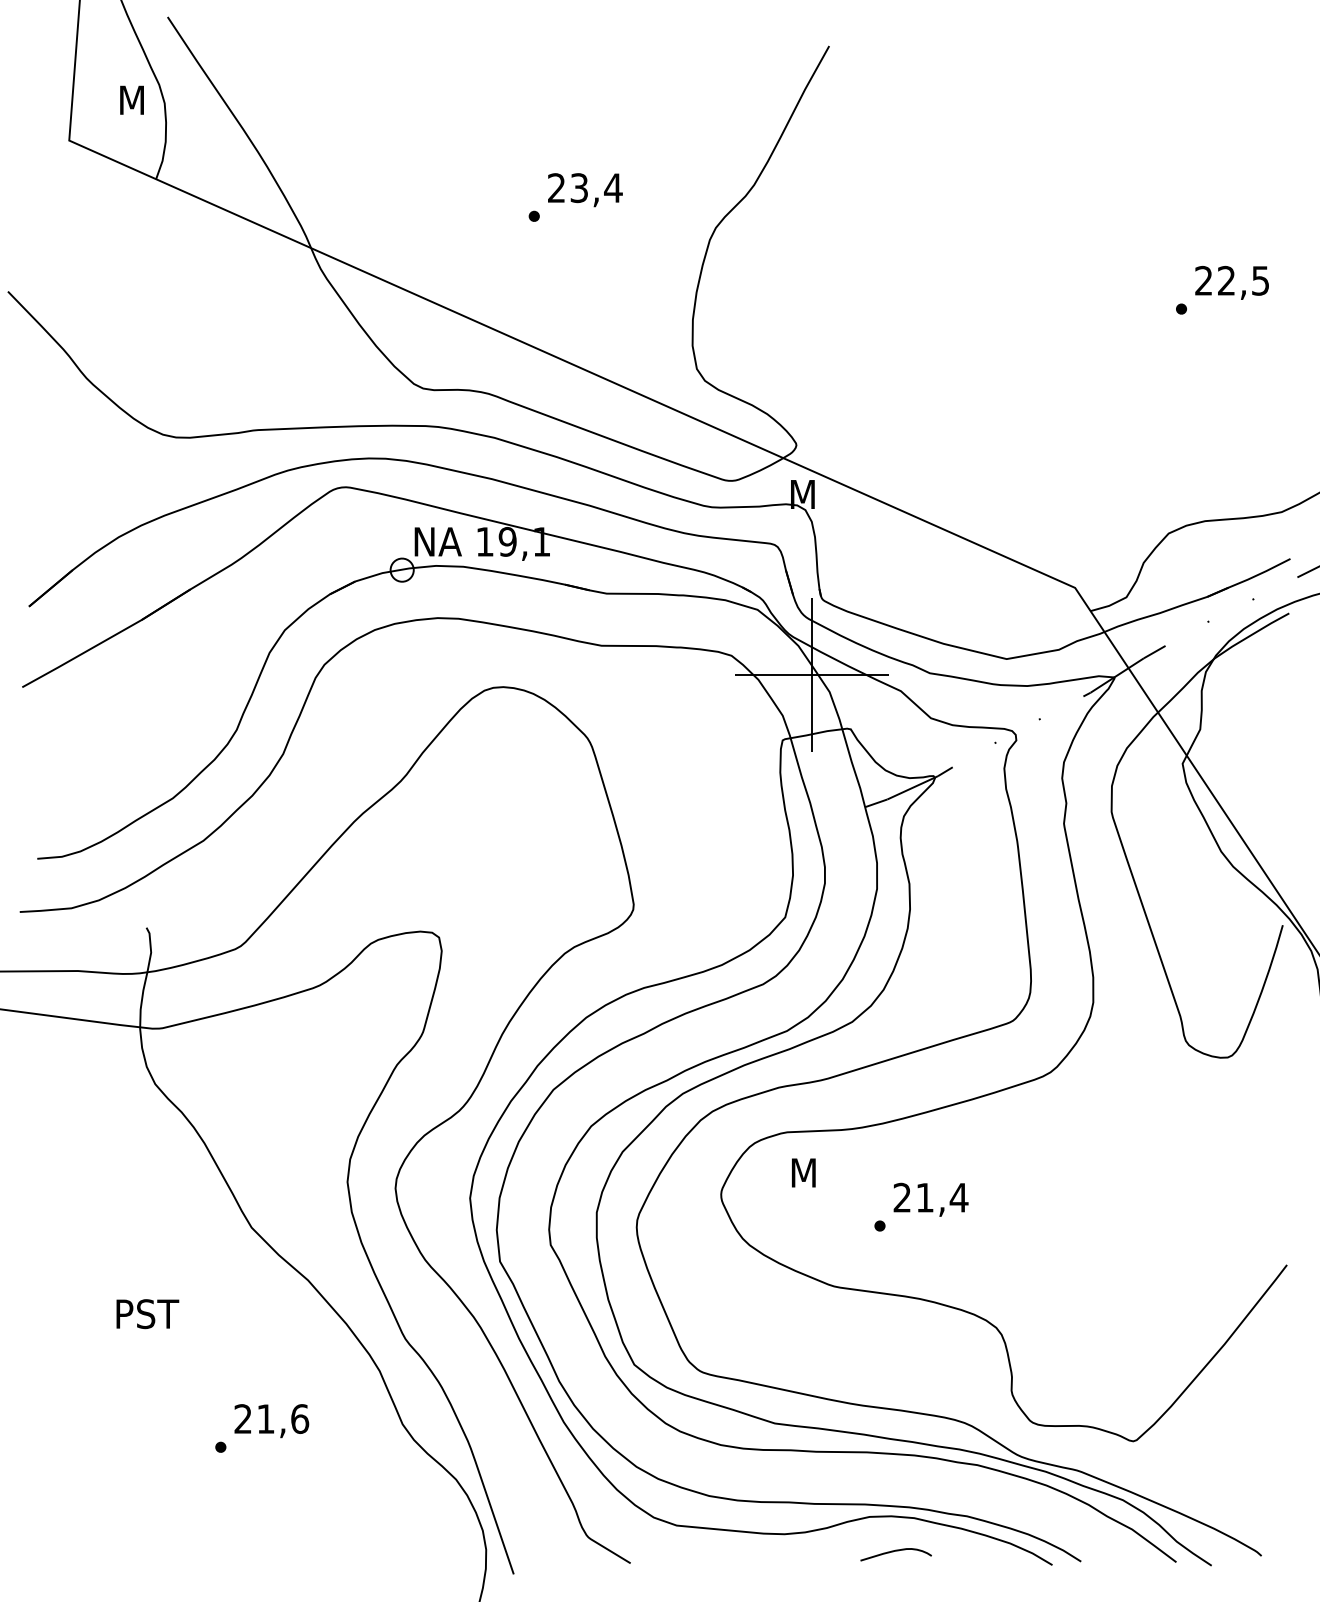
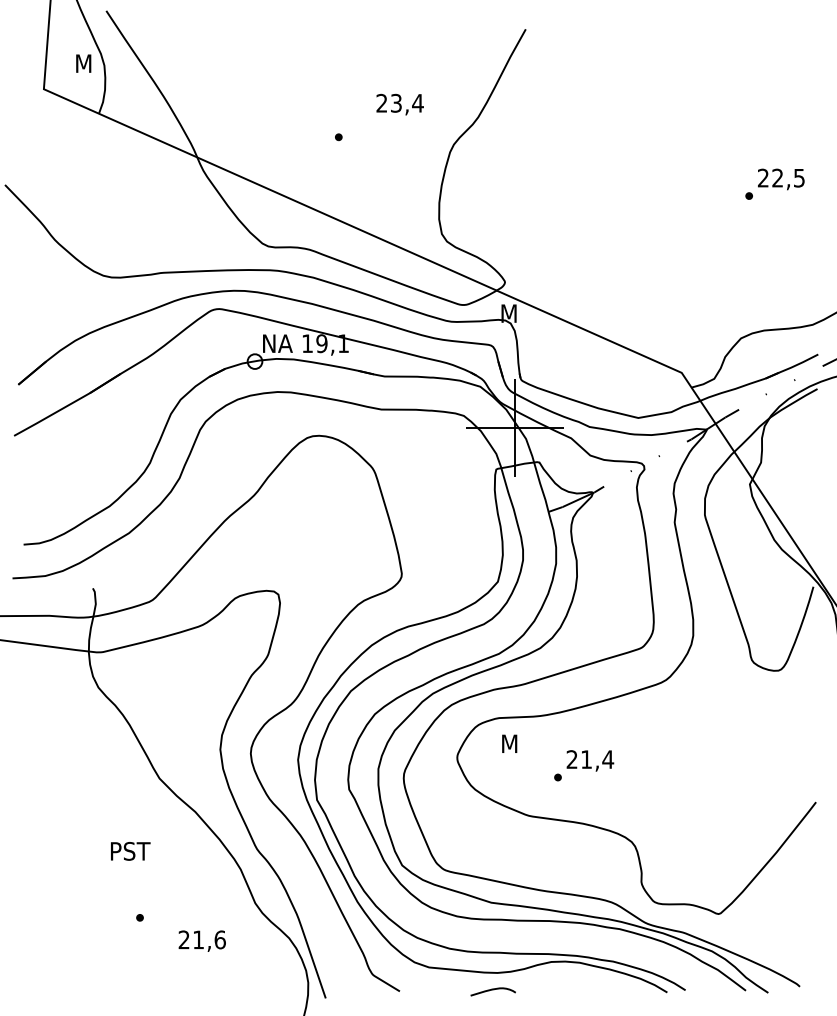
text: (584, 189) -> (399, 104), moved
text: (147, 1314) -> (130, 851), moved
text: (270, 1419) -> (201, 940), moved
curve: (894, 1552) -> (492, 990), moved

